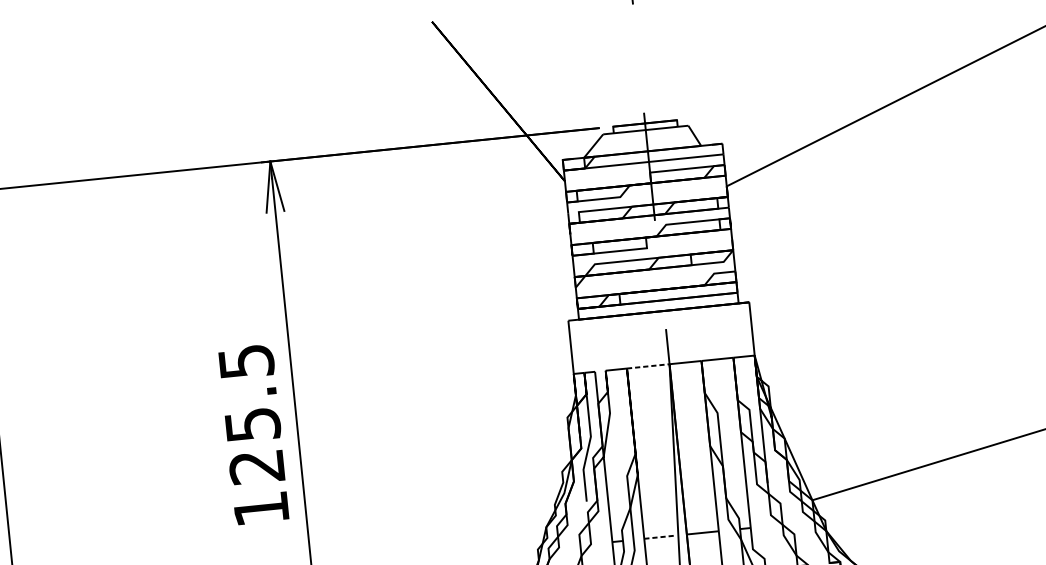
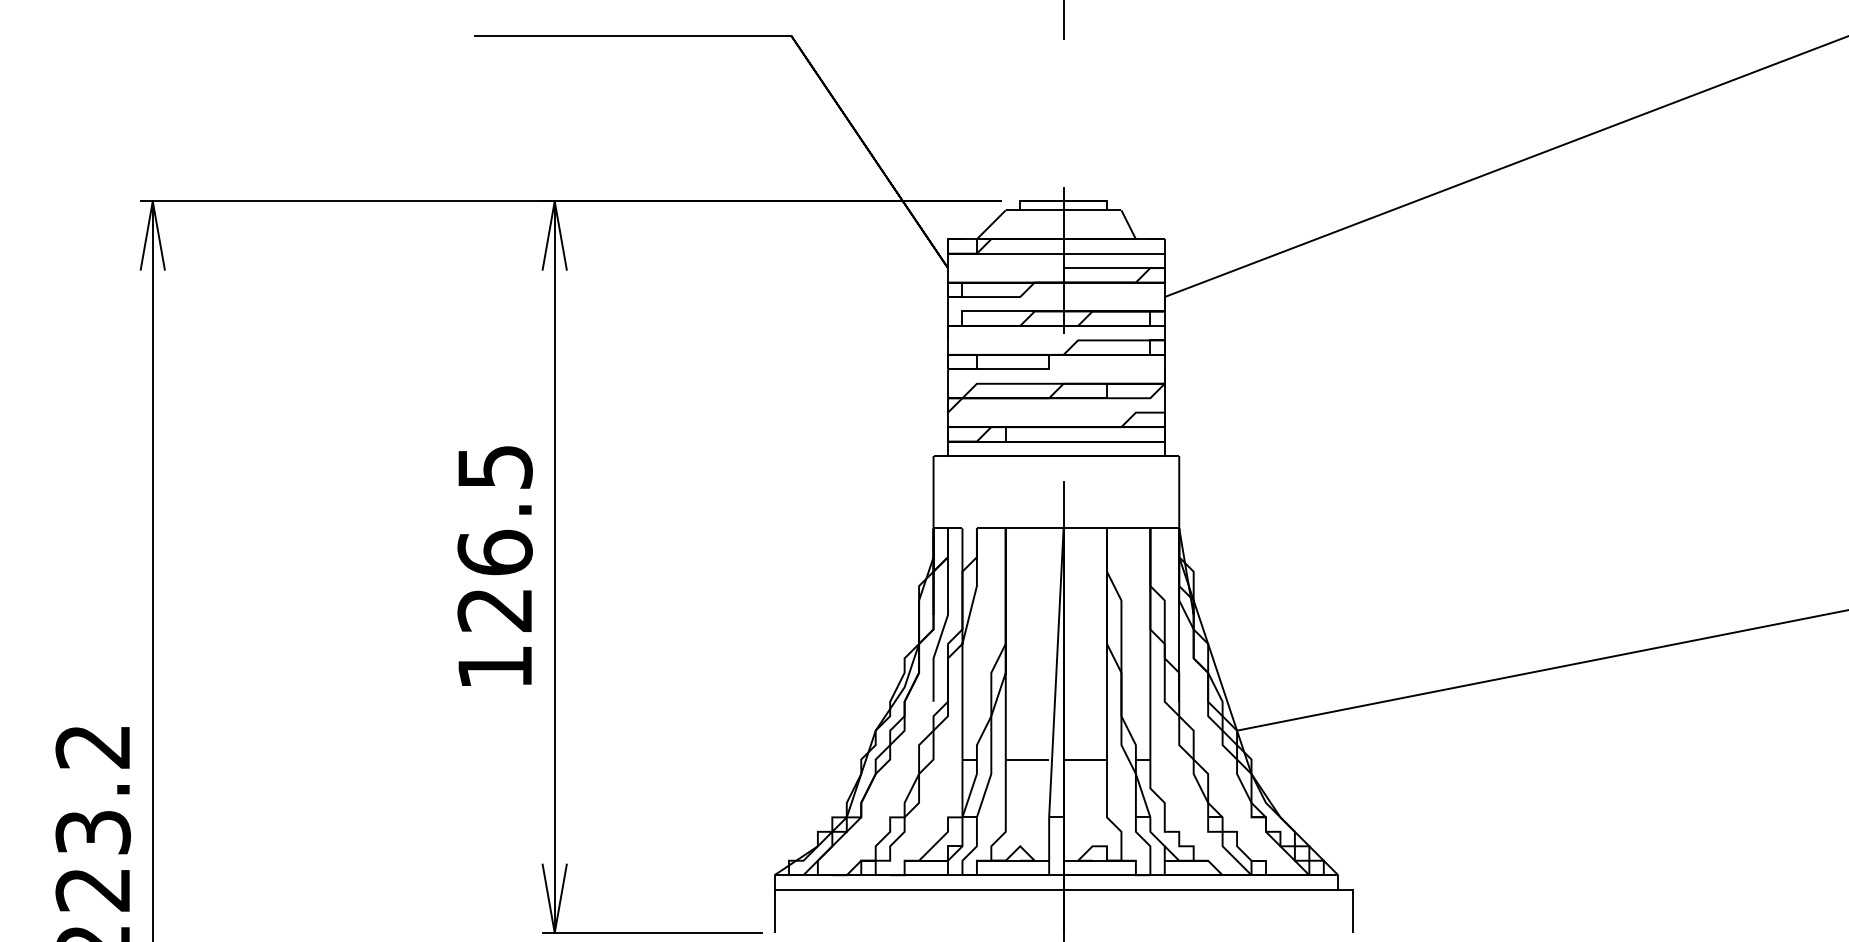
line: (315, 33) -> (633, 35), added
line: (648, 366) -> (1034, 528), dashed -> solid
text: (252, 424) -> (494, 552), 125.5 -> 126.5
line: (660, 537) -> (1027, 759), dashed -> solid

